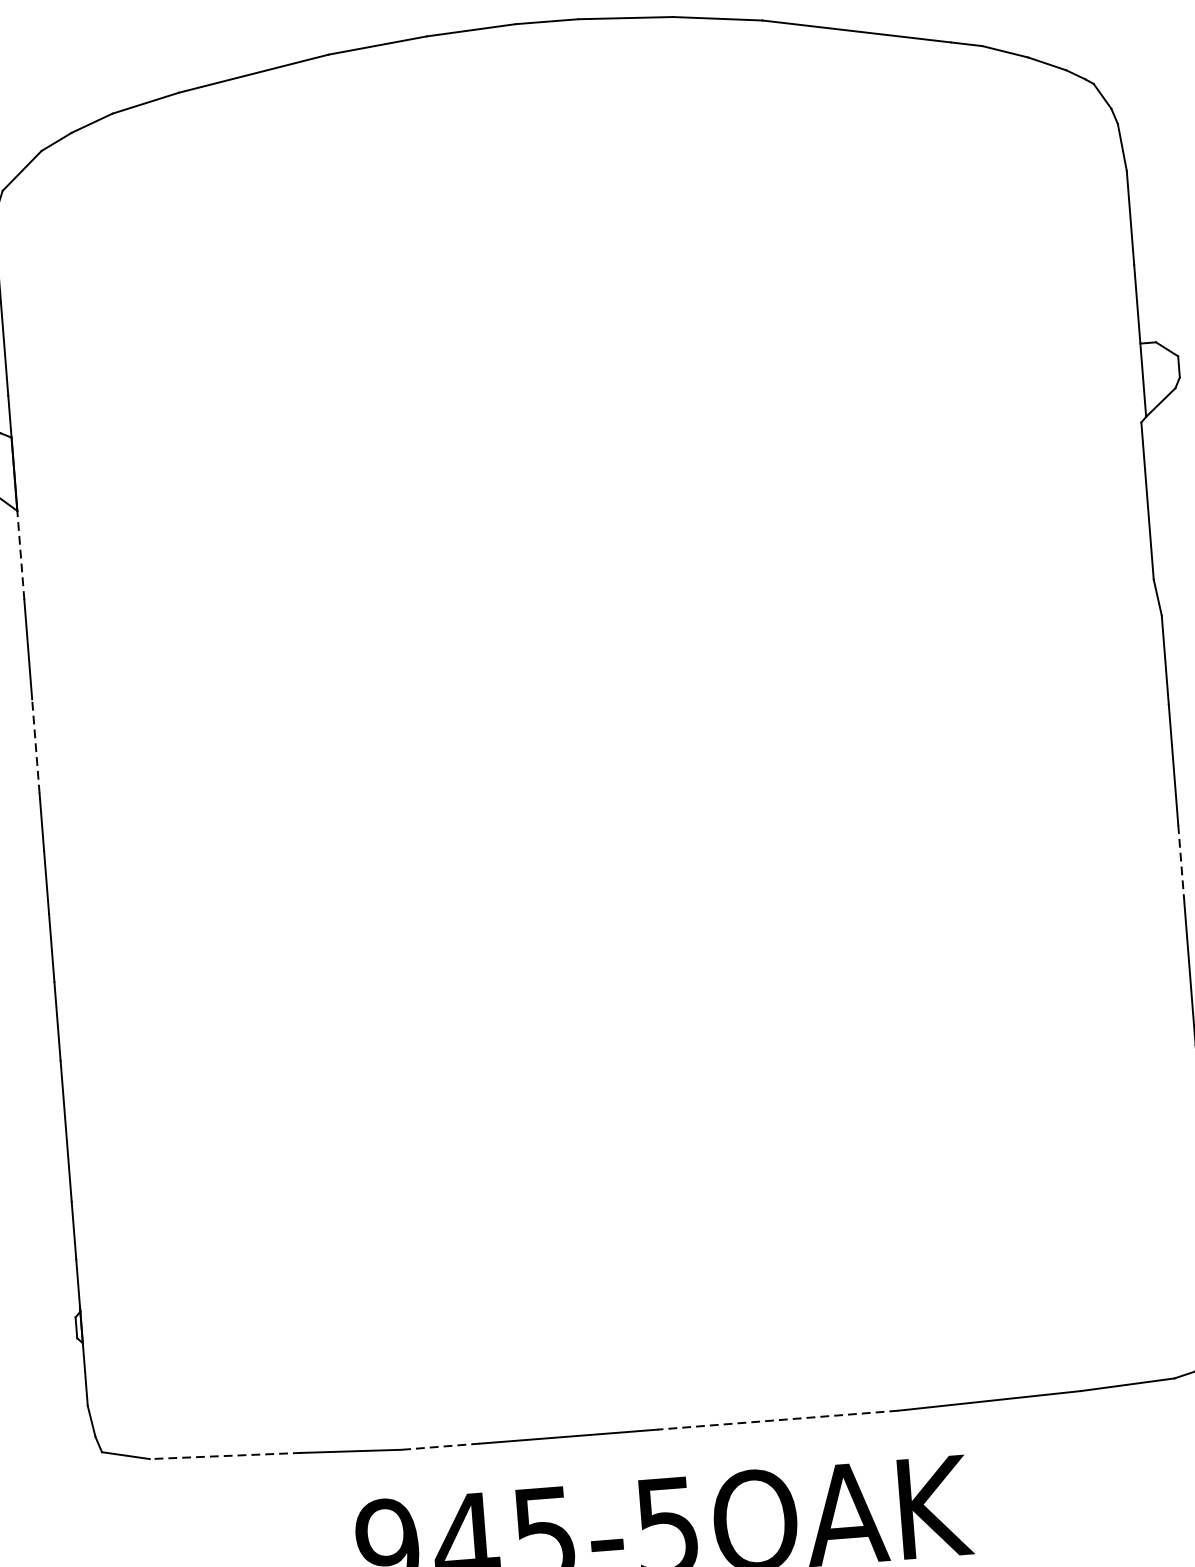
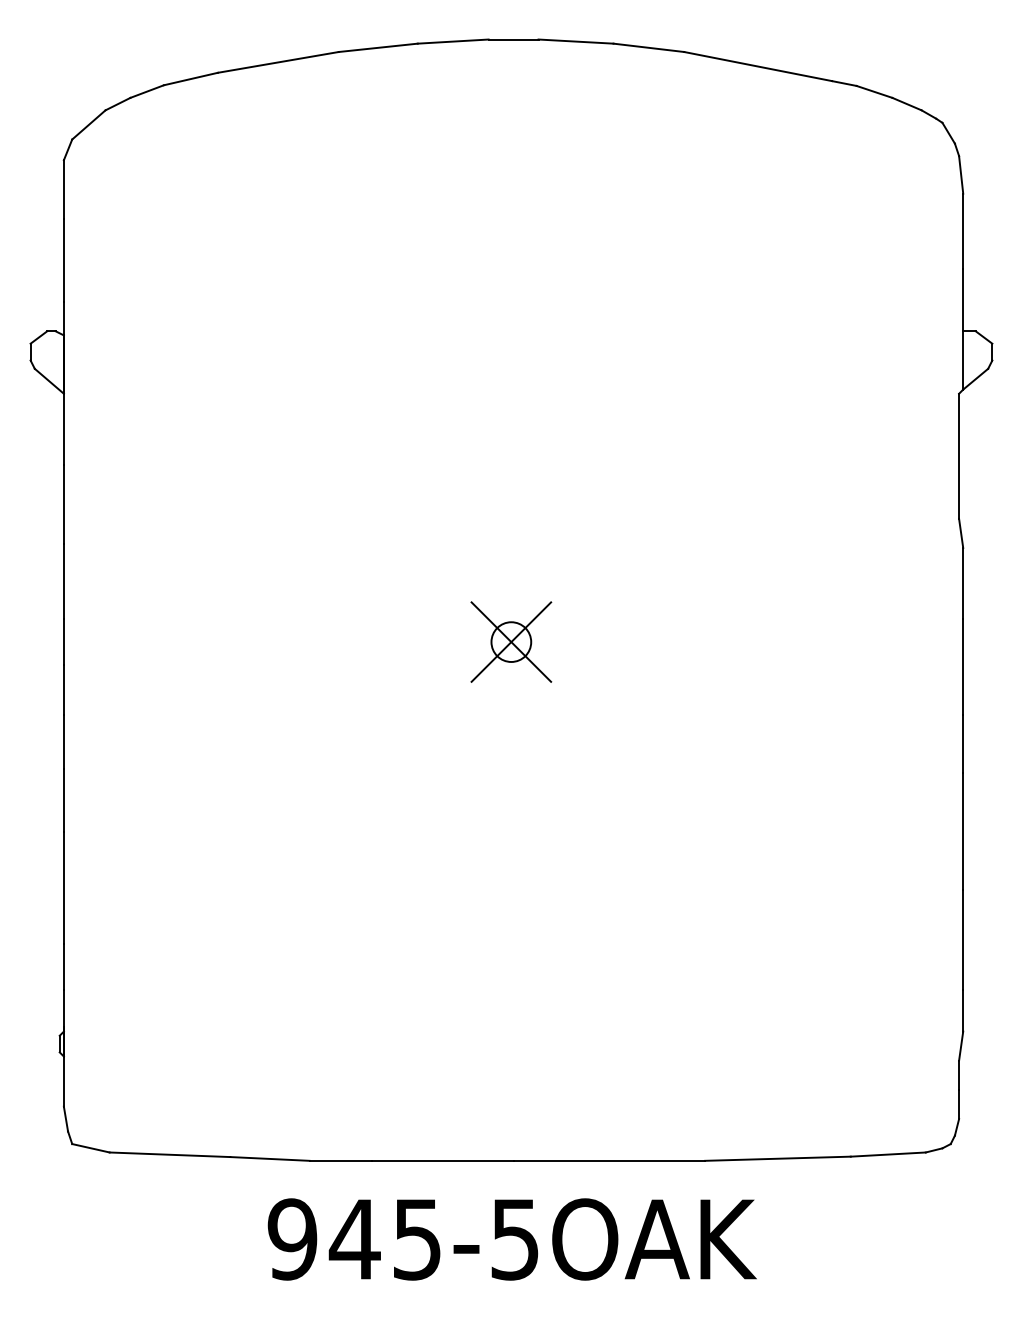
line: (20, 554) -> (63, 428), dashed -> solid
line: (35, 745) -> (63, 580), dashed -> solid
part: (603, 777) -> (511, 641), added
line: (1181, 862) -> (963, 744), dashed -> solid
line: (778, 1419) -> (609, 1160), dashed -> solid
line: (440, 1446) -> (340, 1160), dashed -> solid
line: (225, 1455) -> (169, 1154), dashed -> solid

